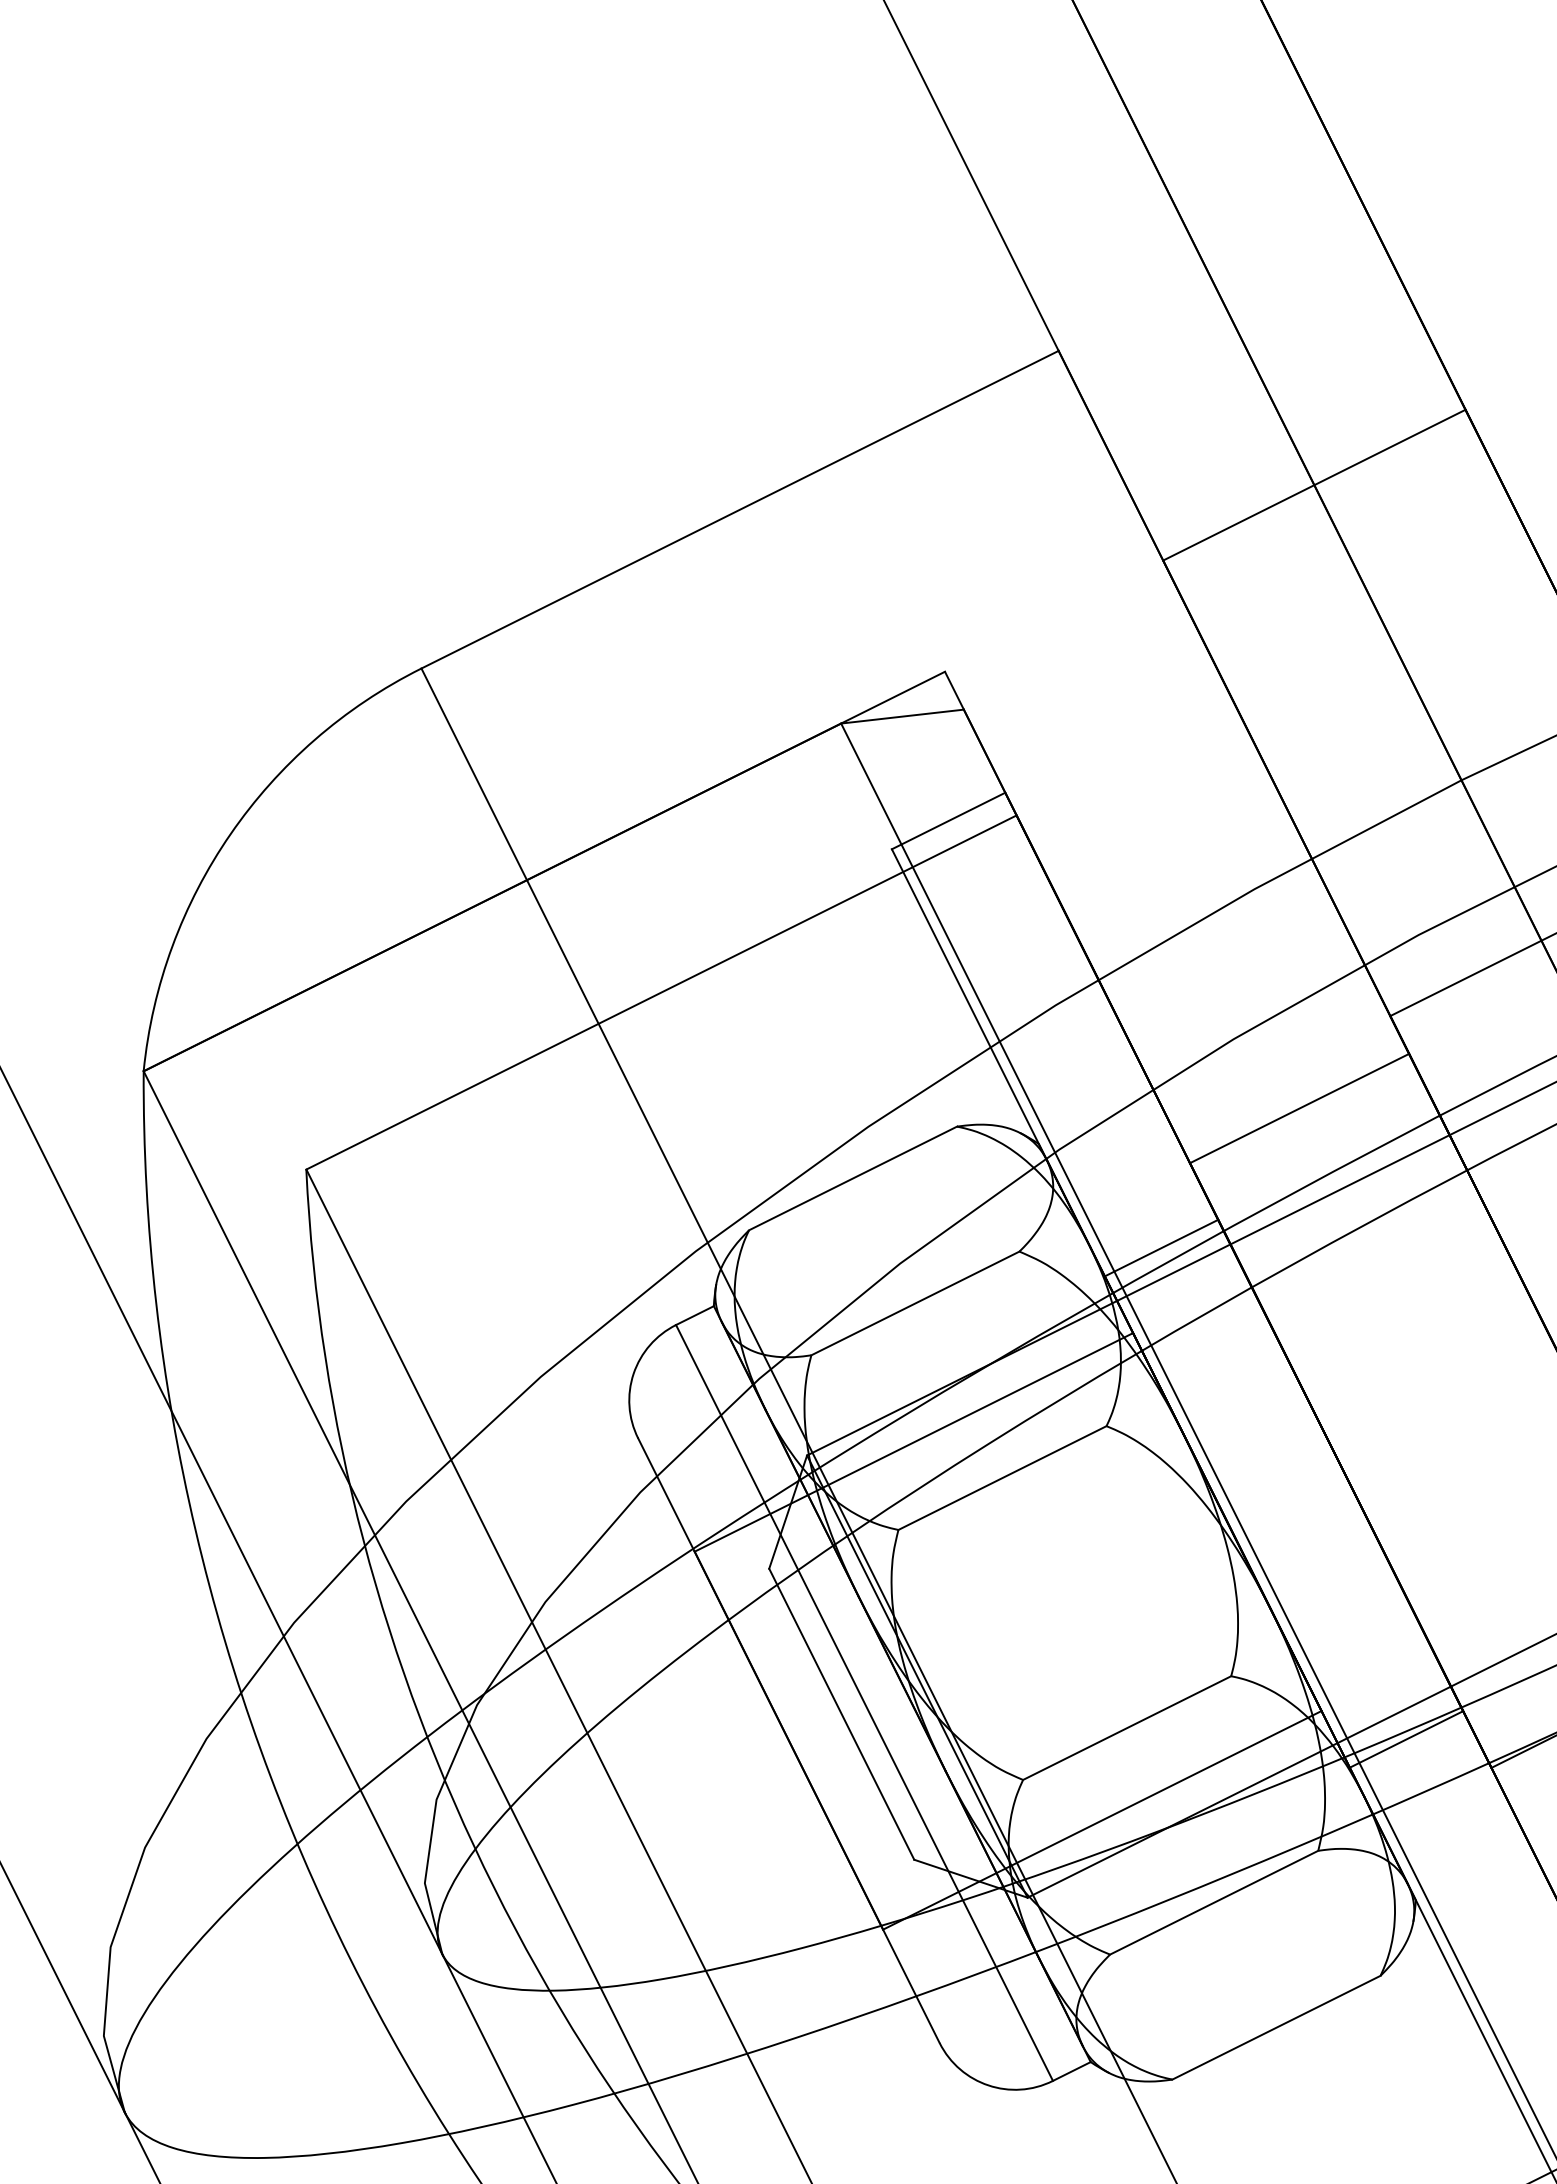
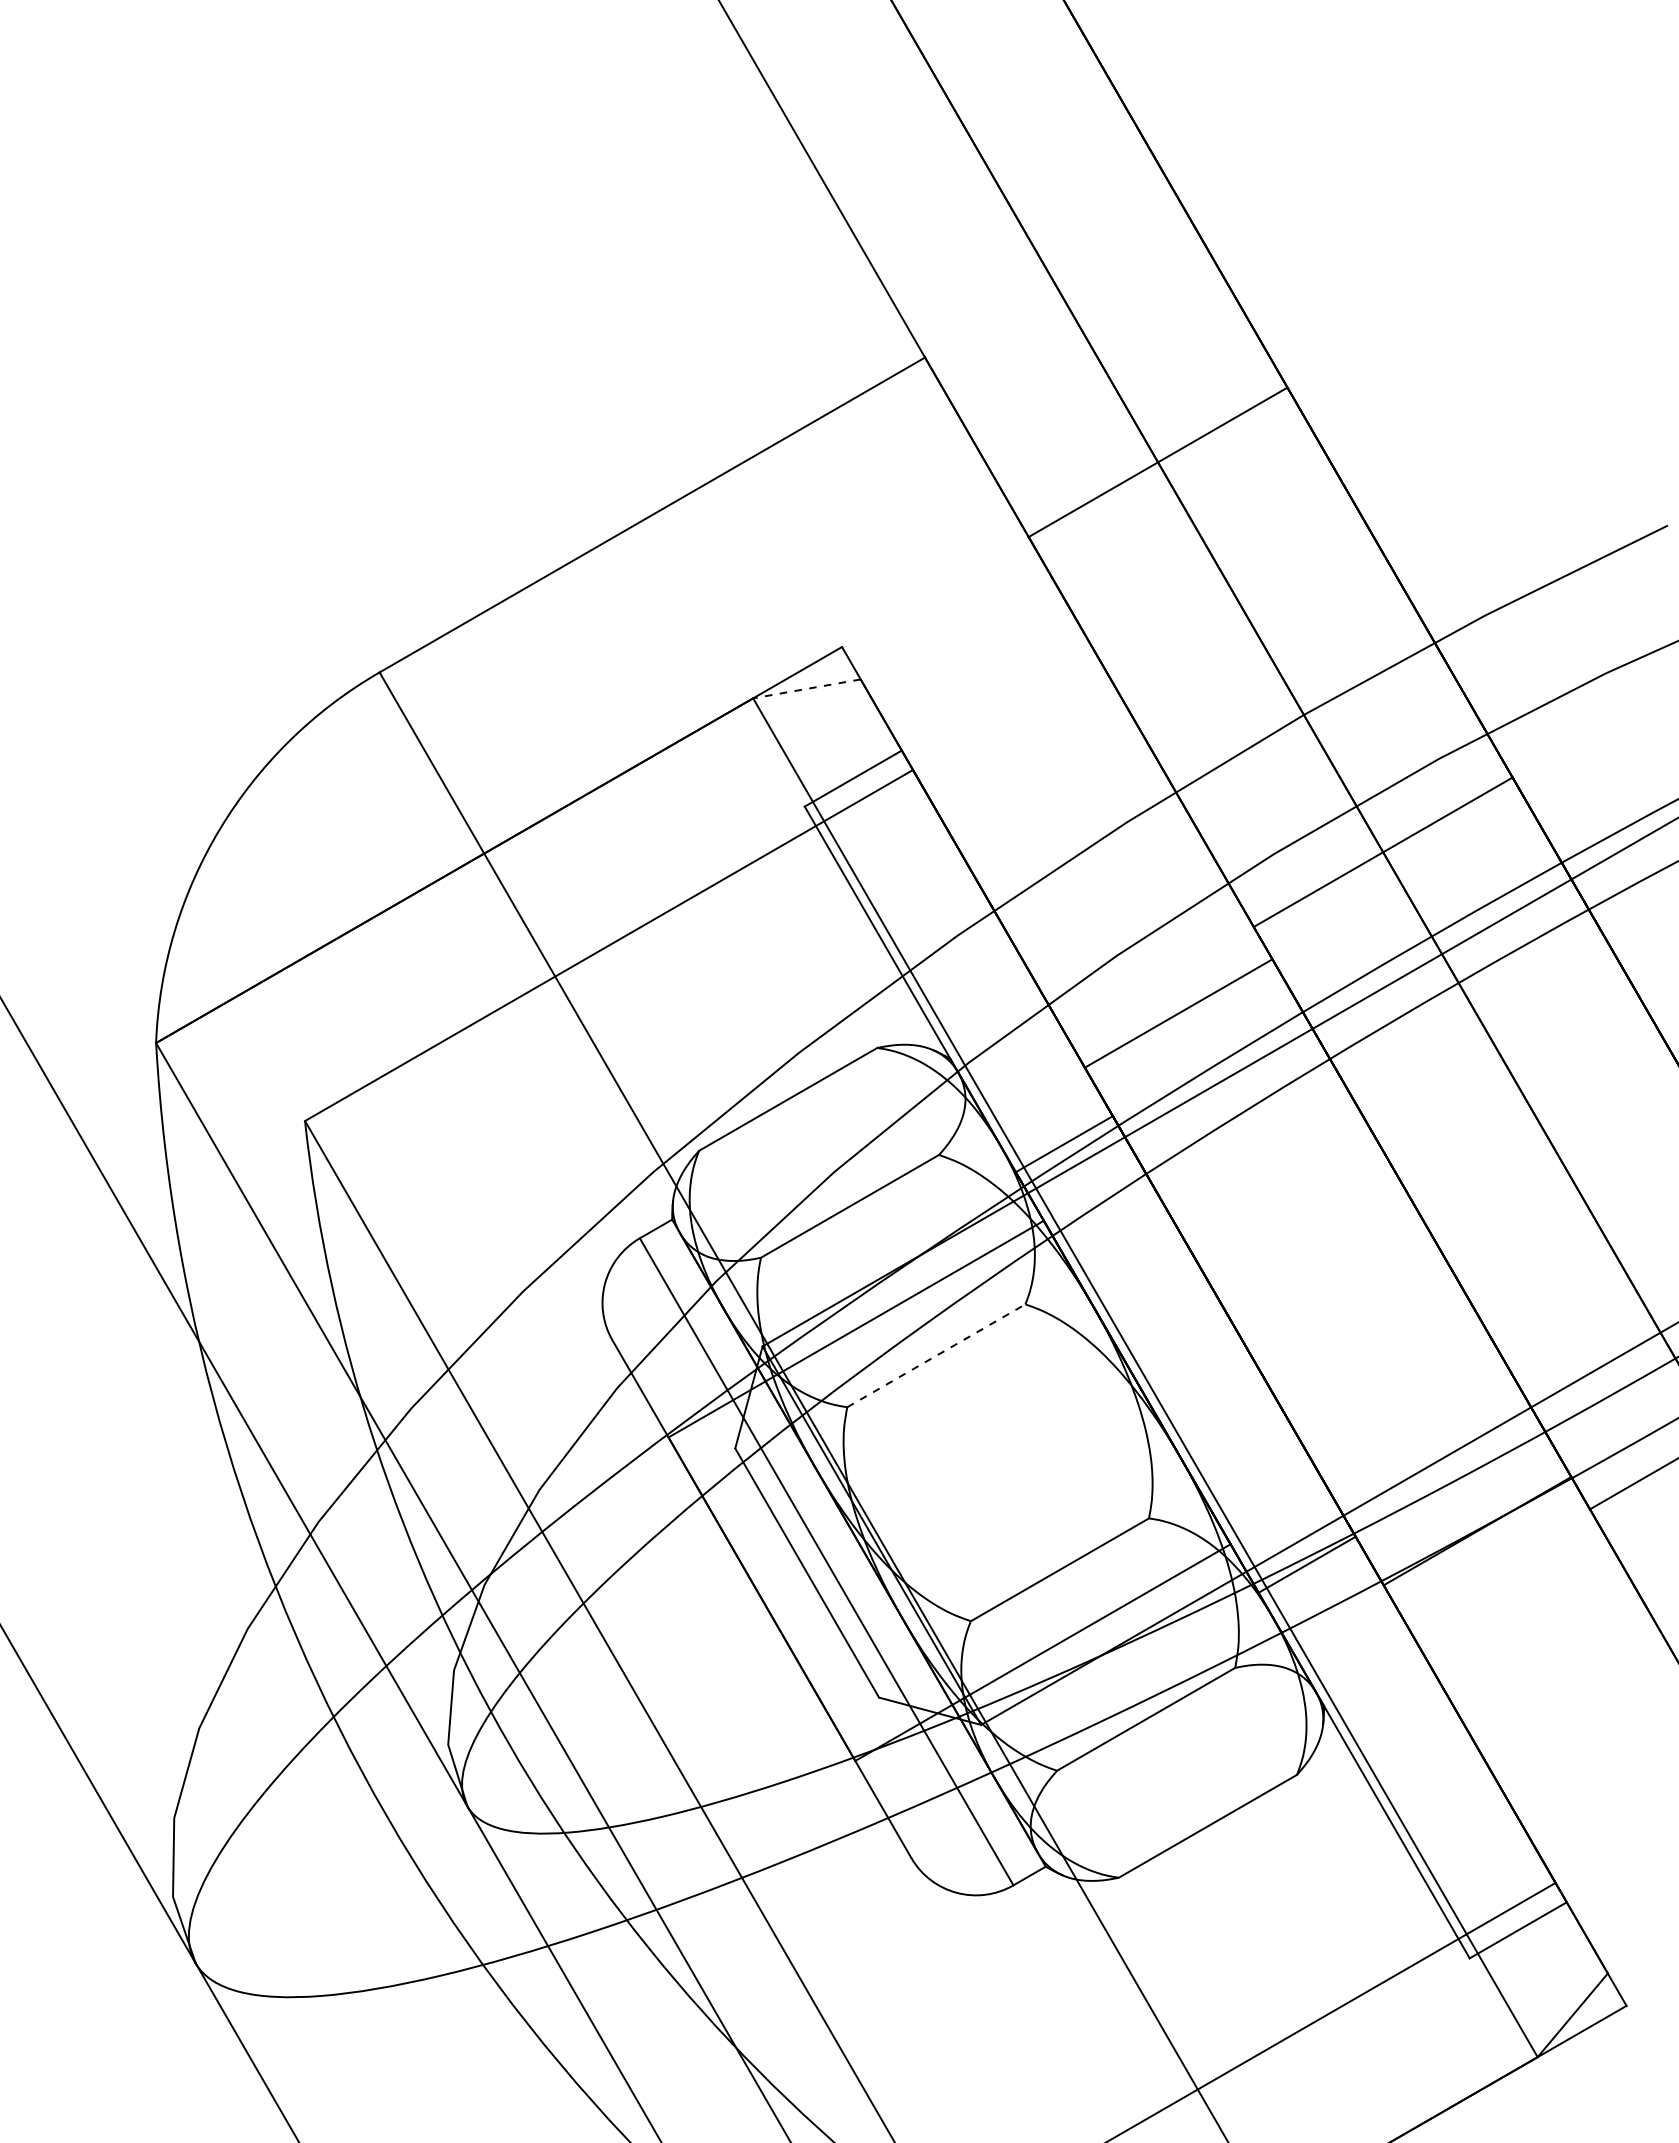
line: (902, 716) -> (806, 688), solid -> dashed
line: (1002, 1477) -> (936, 1355), solid -> dashed

